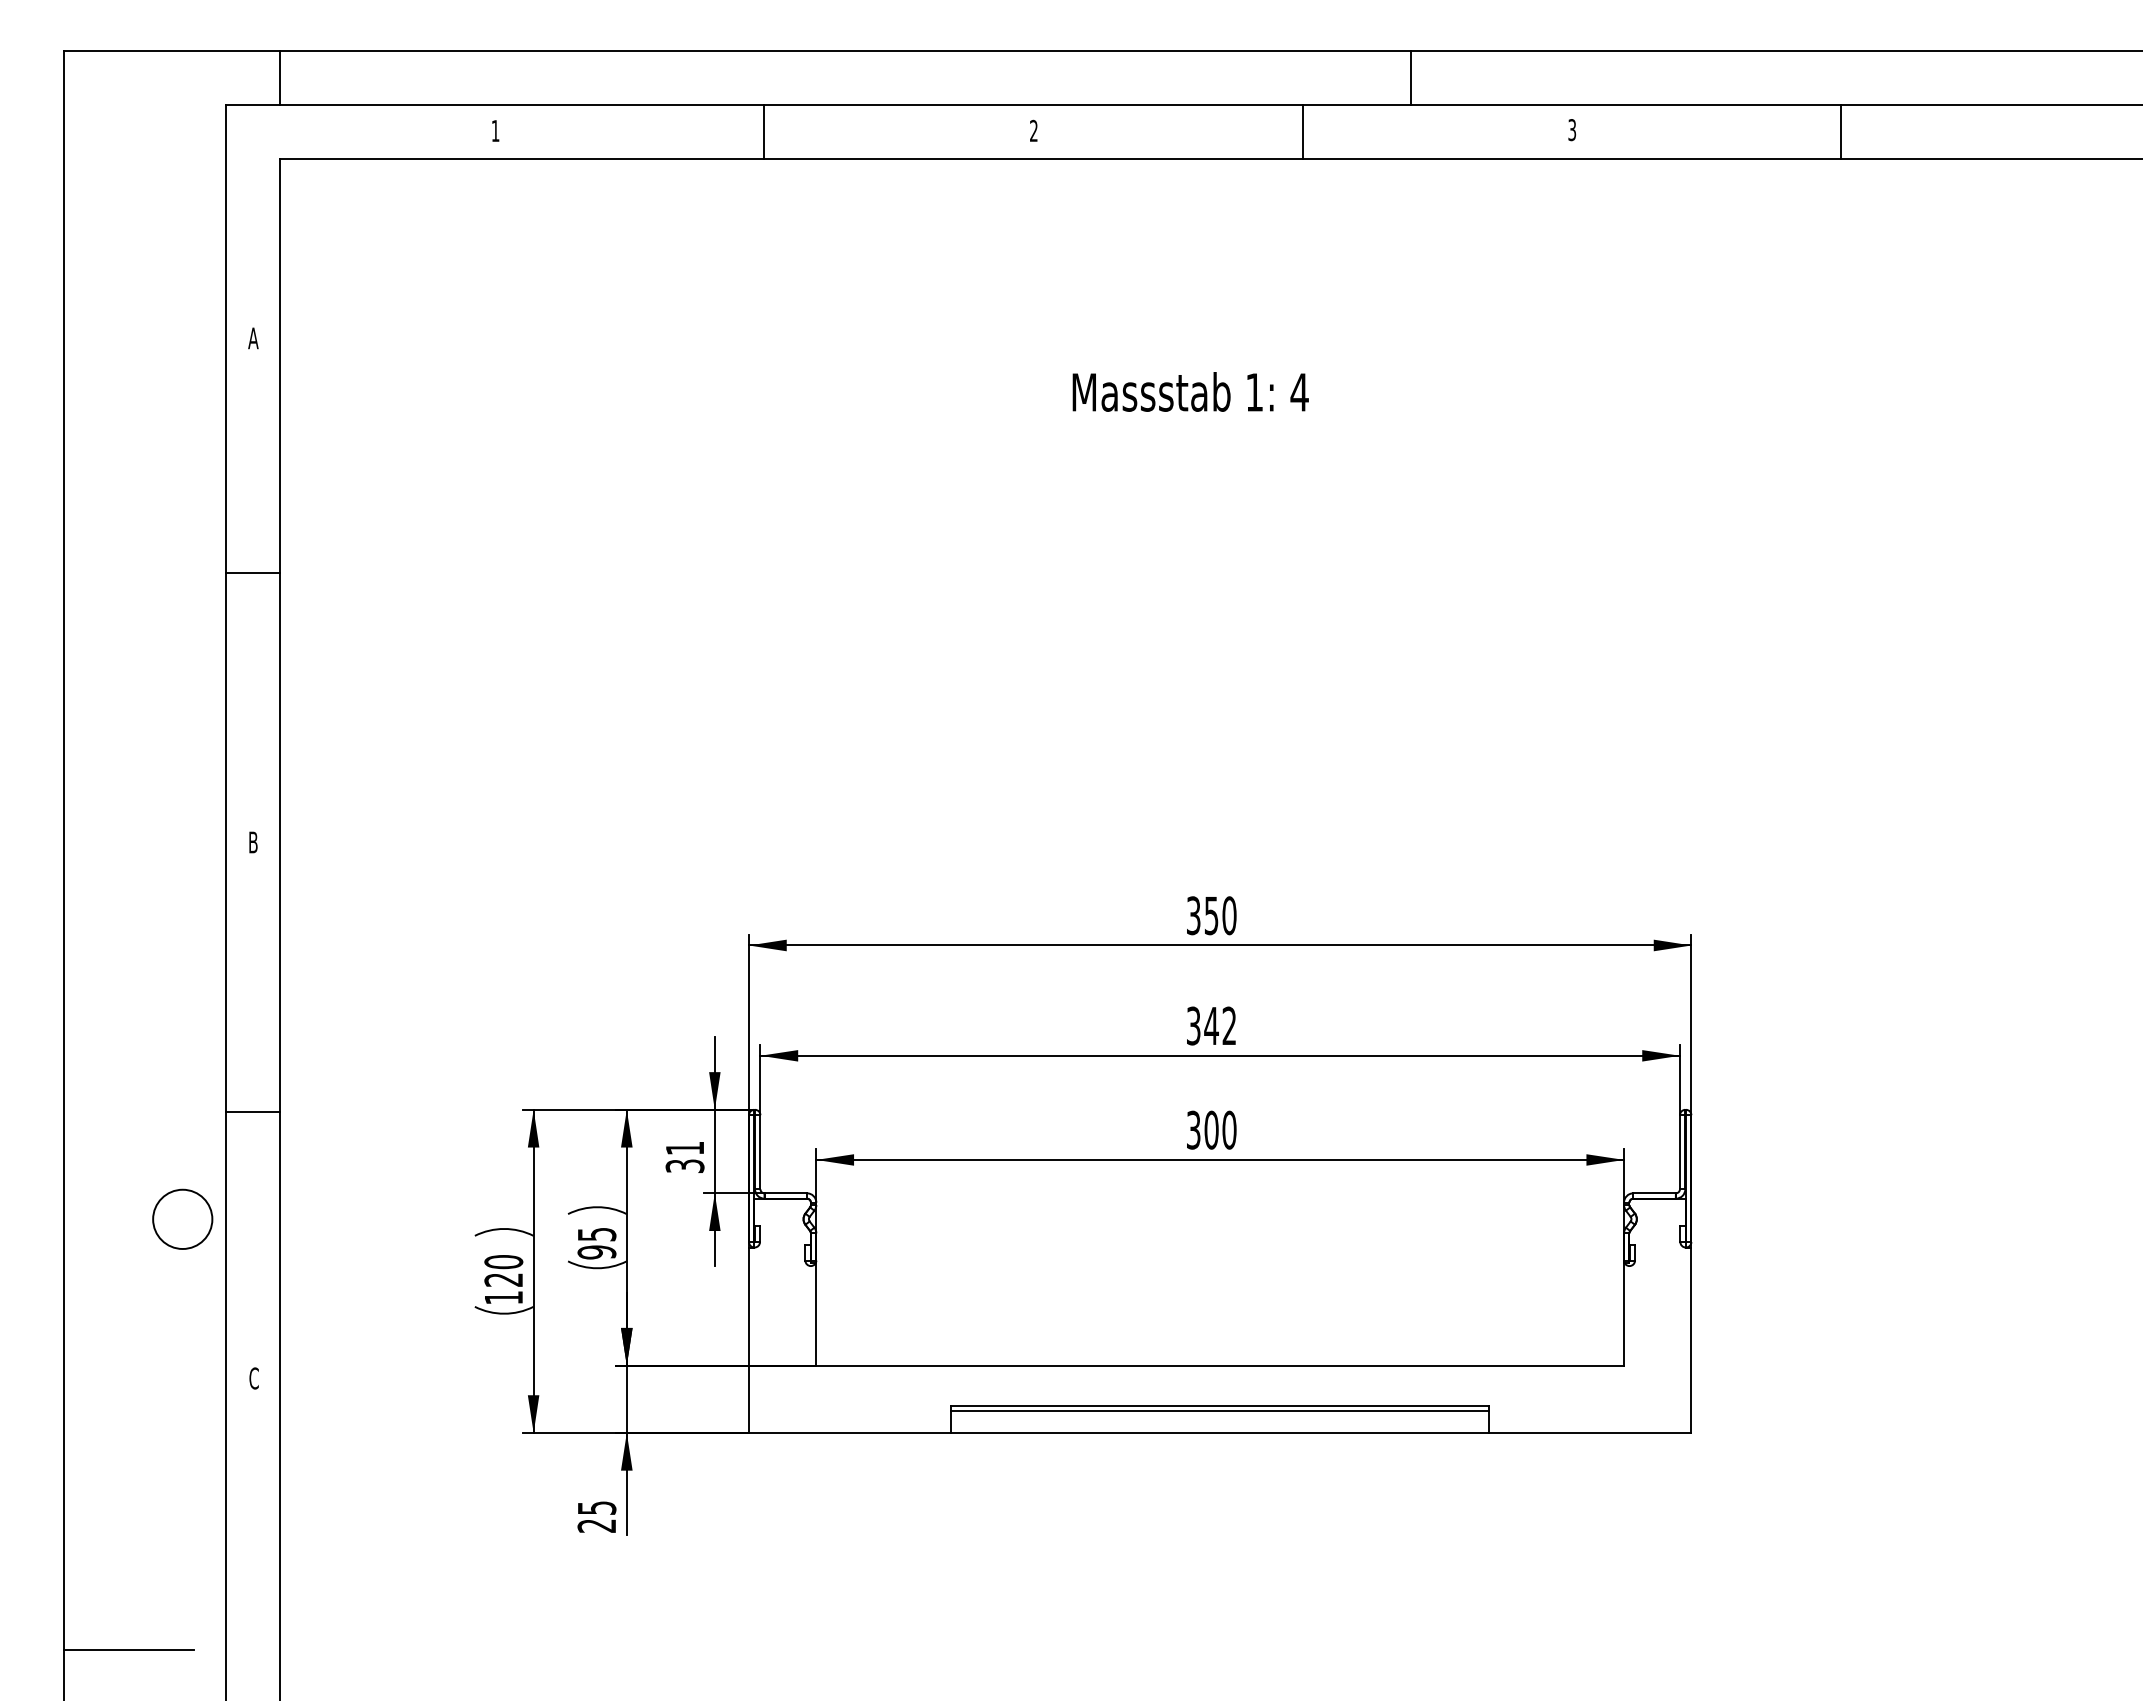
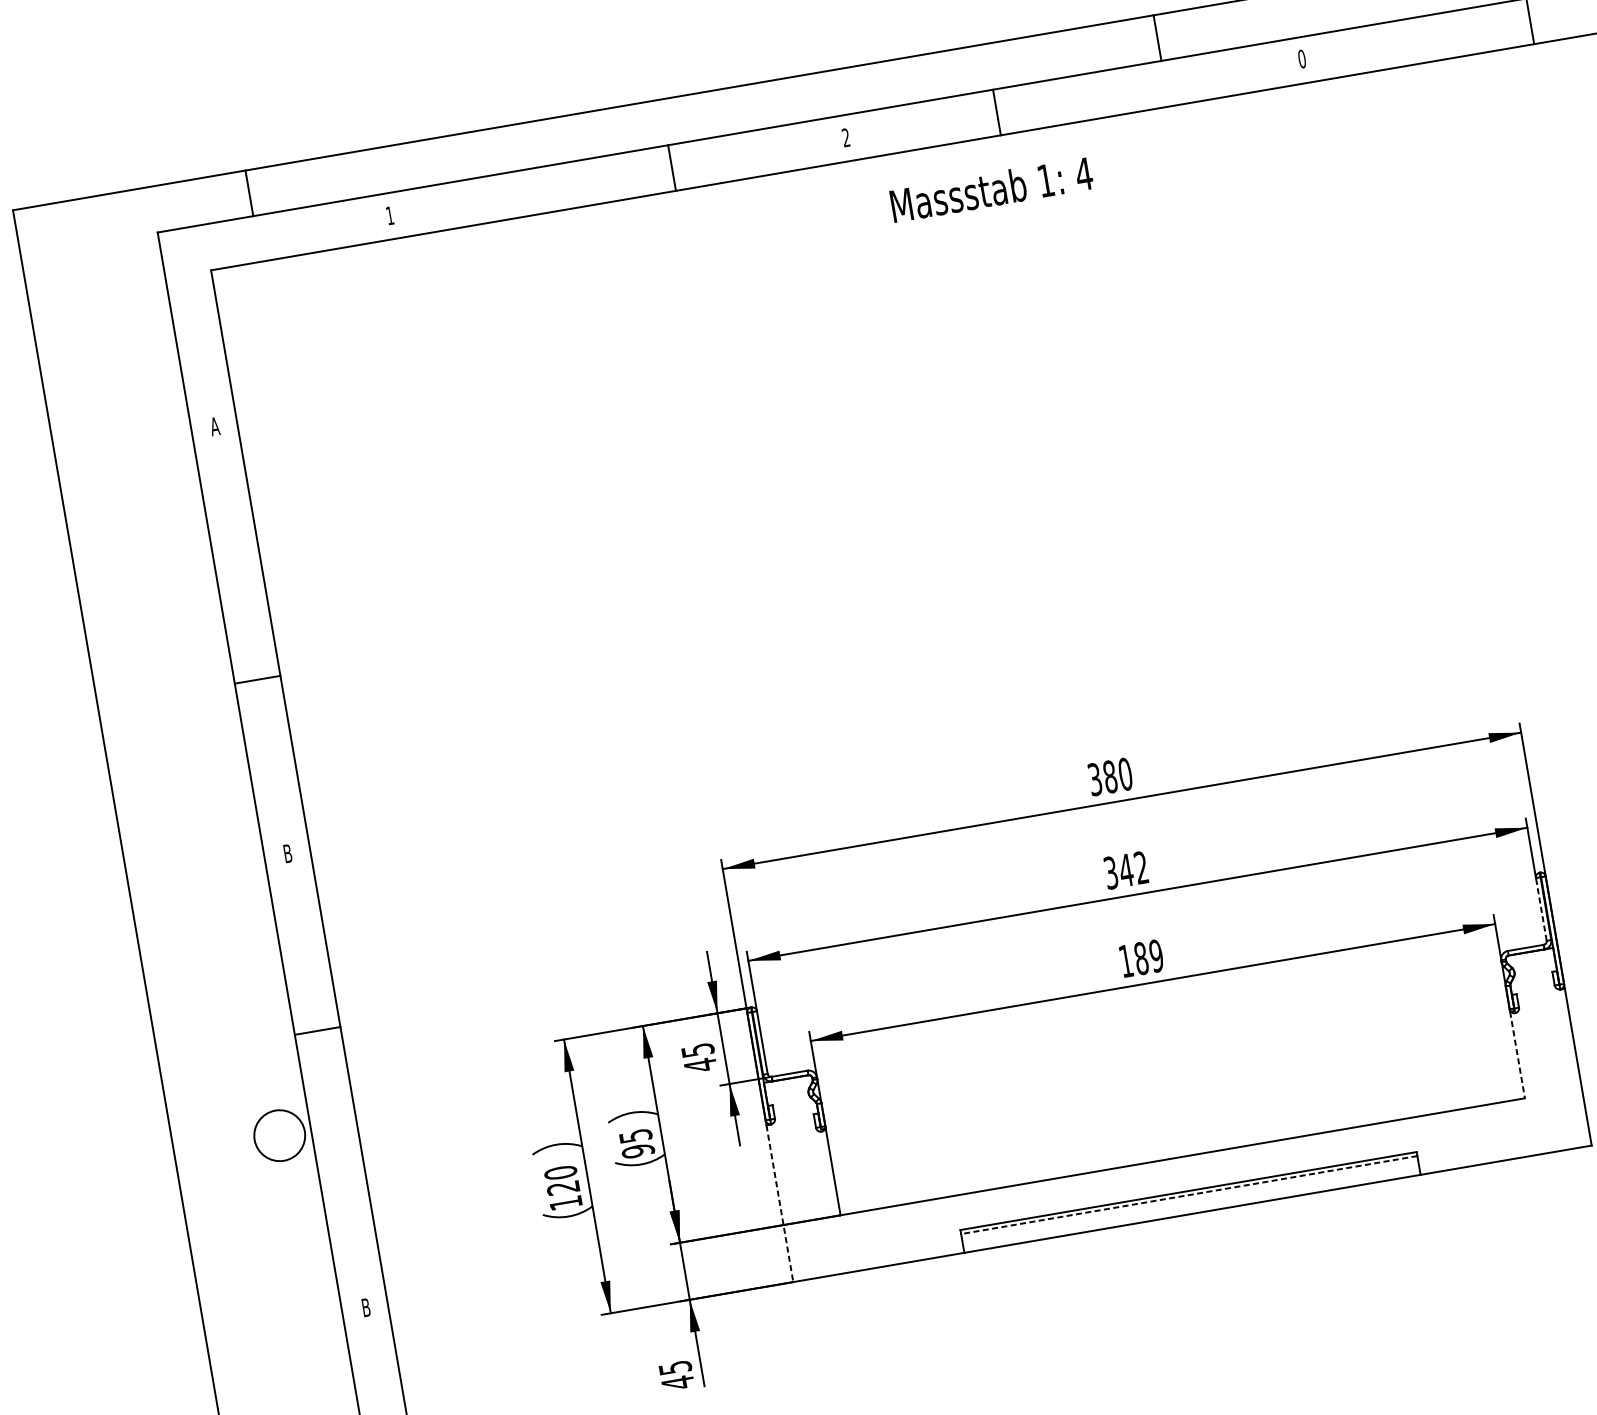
line: (279, 77) -> (249, 193), moved
text: (1572, 130) -> (1302, 59), 3 -> 0
line: (764, 131) -> (672, 167), moved
line: (1302, 131) -> (996, 112), moved
text: (1190, 391) -> (991, 189), moved
line: (252, 573) -> (257, 680), moved
text: (1211, 915) -> (1110, 776), 350 -> 380
line: (252, 1111) -> (317, 1030), moved
text: (1211, 1129) -> (1141, 958), 300 -> 189
line: (1679, 1151) -> (1540, 908), solid -> dashed
text: (684, 1157) -> (698, 1058), 31 -> 45
circle: (182, 1218) -> (279, 1134), moved
line: (1624, 1315) -> (1518, 1055), solid -> dashed
line: (749, 1340) -> (780, 1203), solid -> dashed
text: (253, 1378) -> (365, 1307), C -> B
line: (1219, 1410) -> (1188, 1194), solid -> dashed
text: (596, 1525) -> (677, 1382), 25 -> 45

